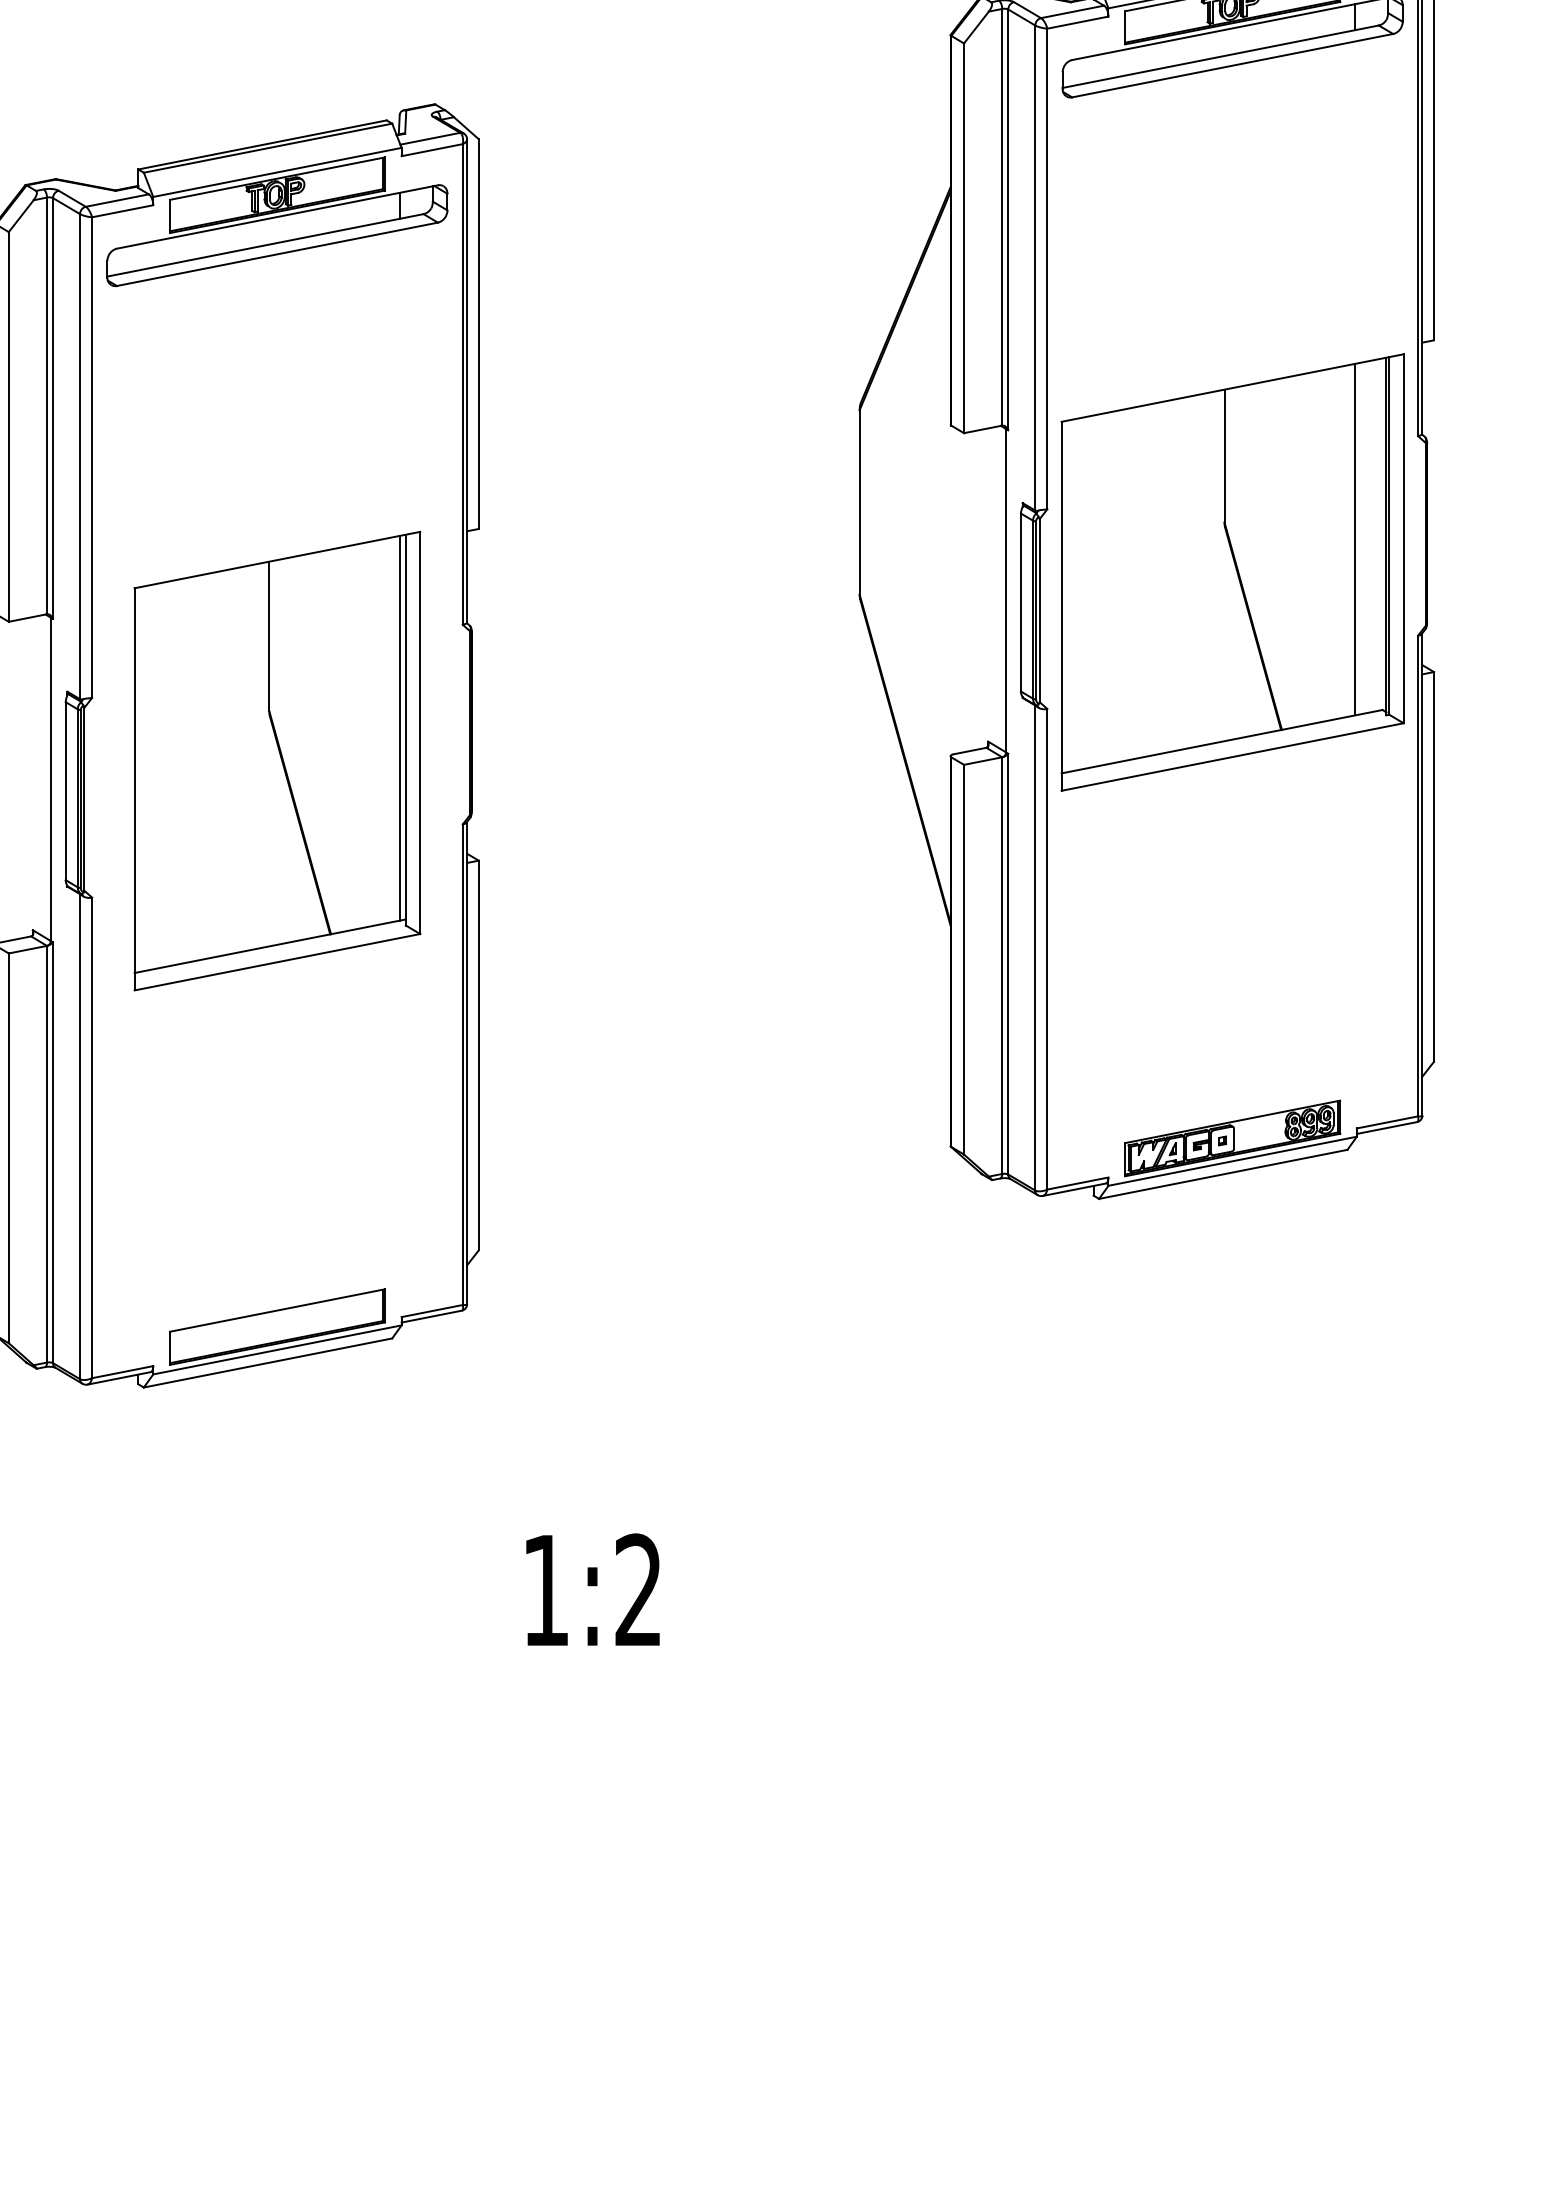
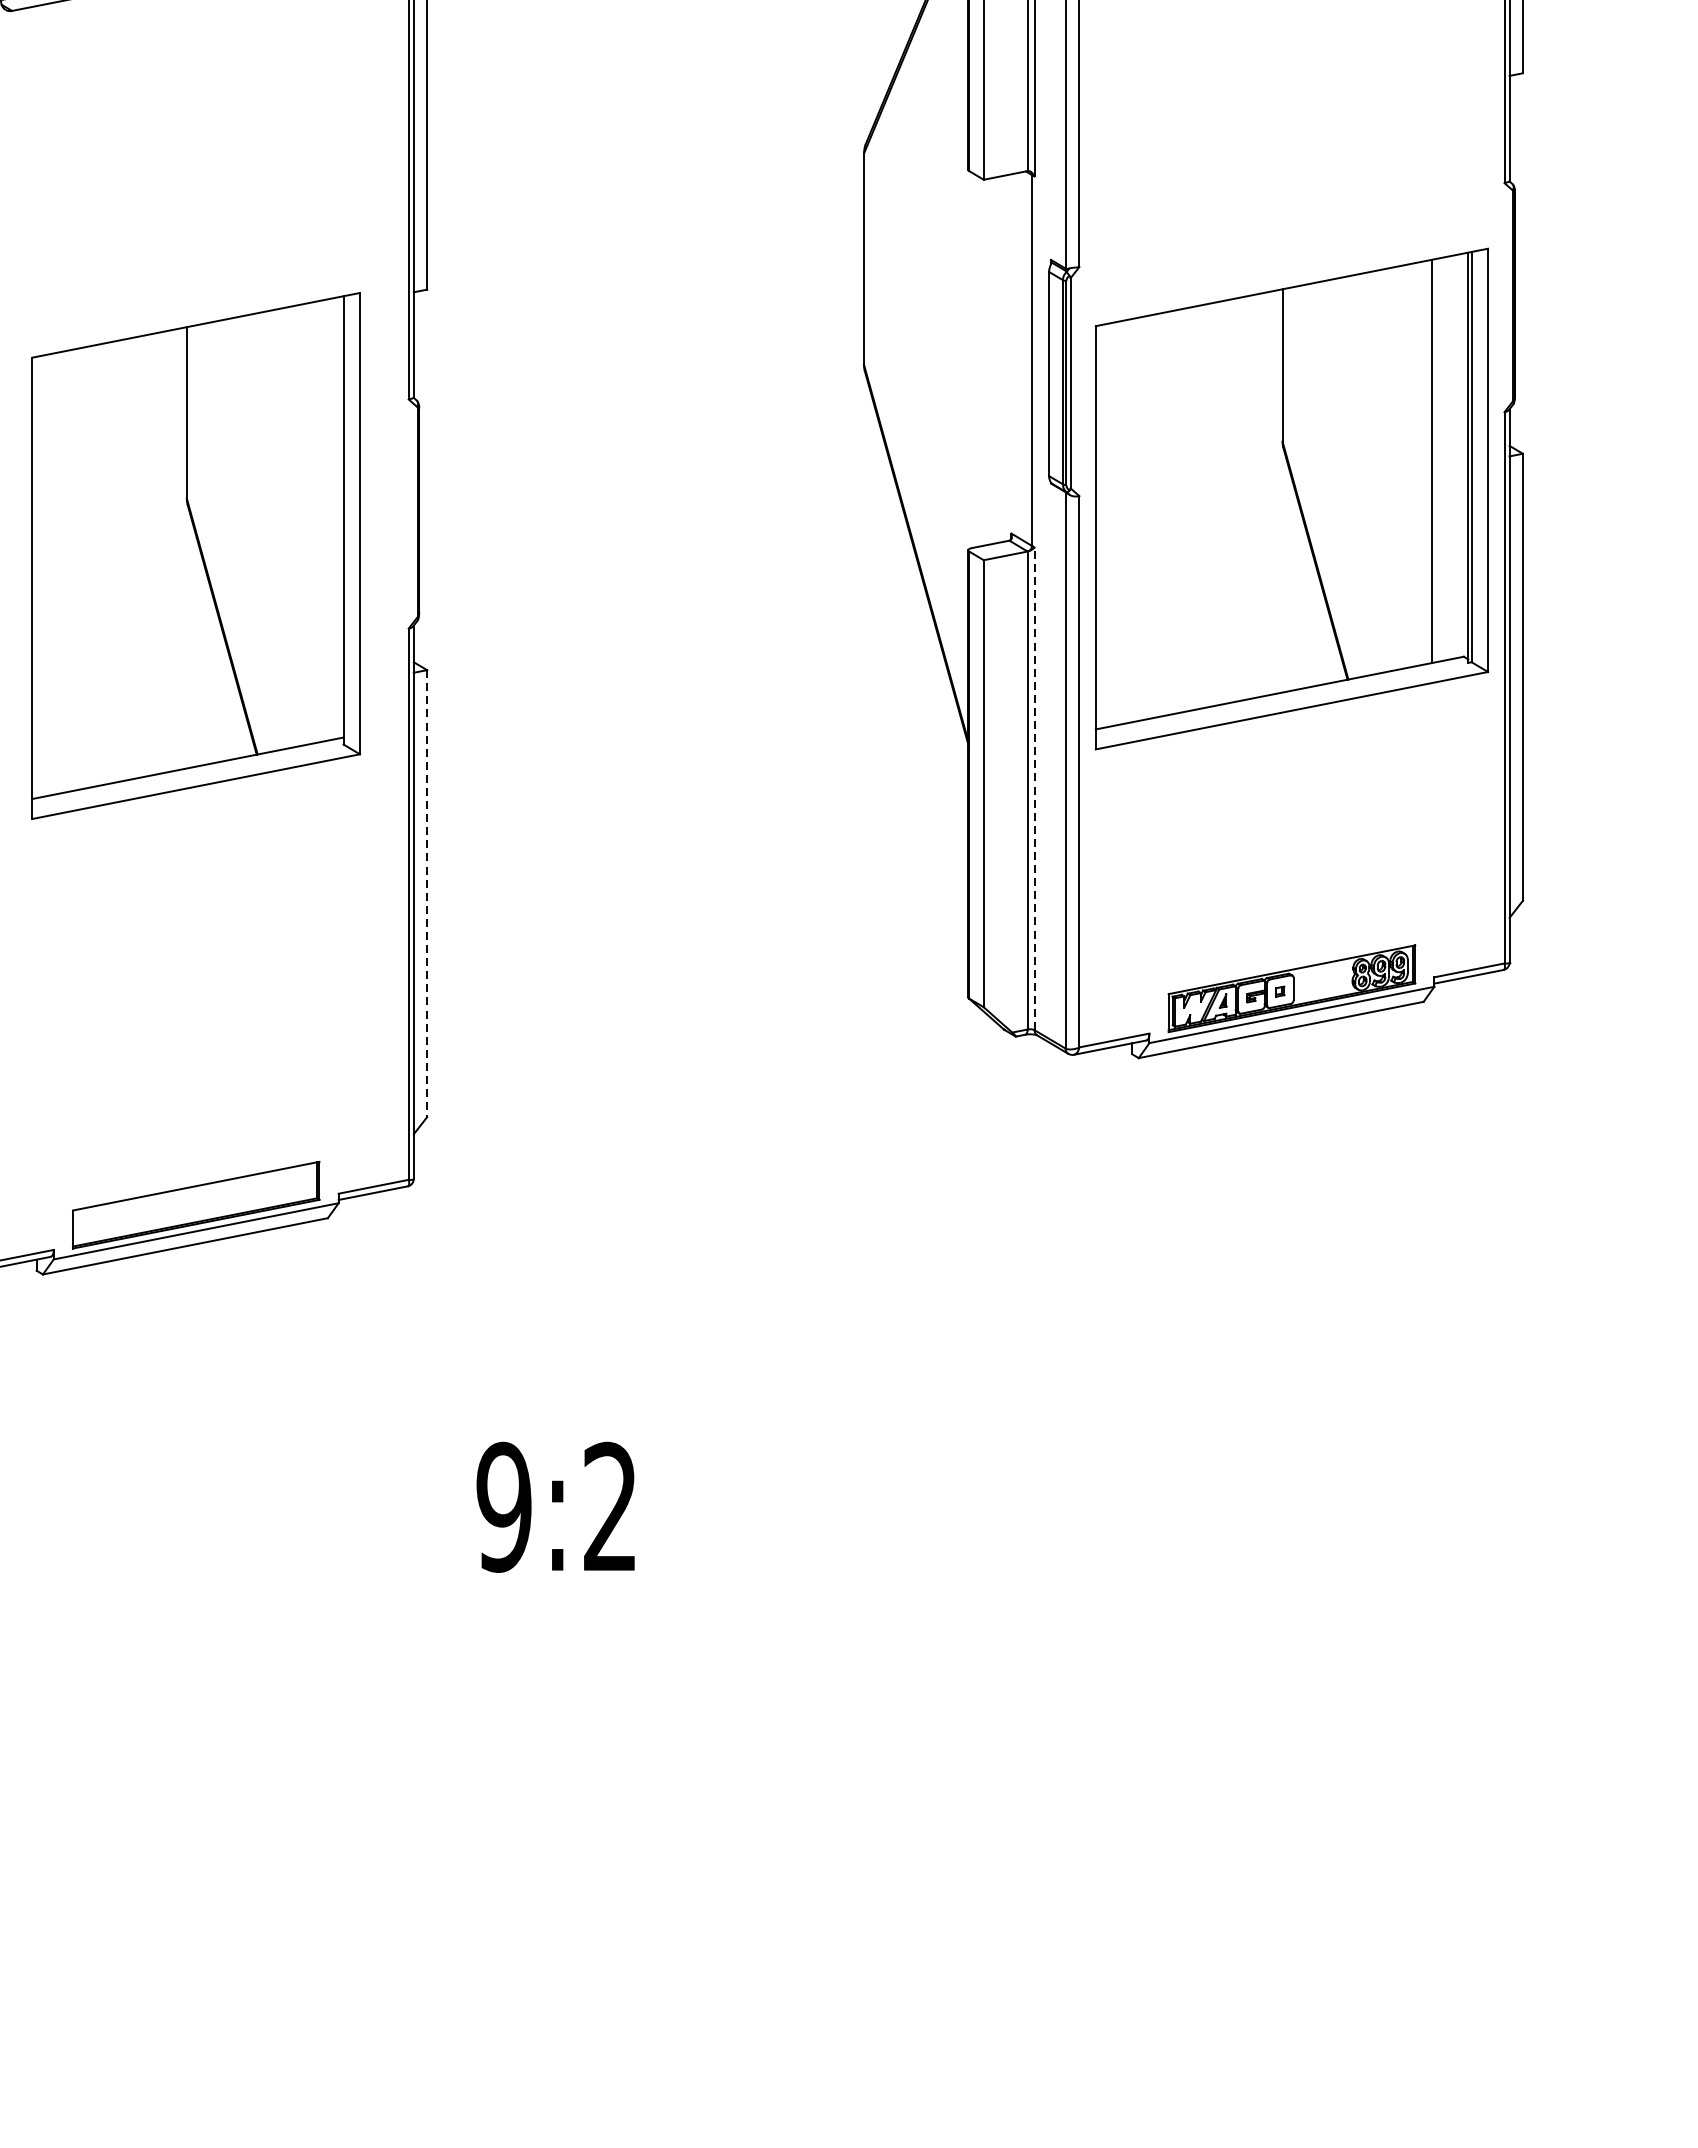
part: (1232, 572) -> (1291, 499), moved
line: (399, 727) -> (336, 517), removed
line: (1008, 963) -> (1034, 788), solid -> dashed
line: (478, 1055) -> (426, 893), solid -> dashed
text: (545, 1590) -> (503, 1507), 1:2 -> 9:2

